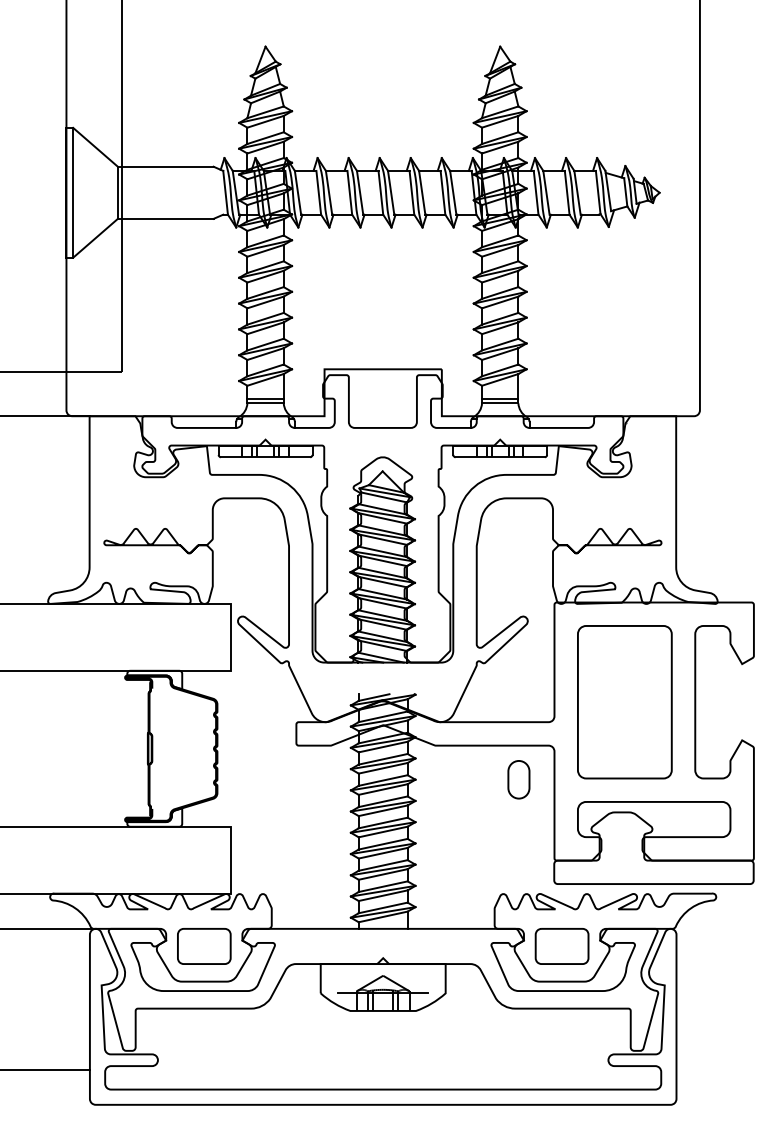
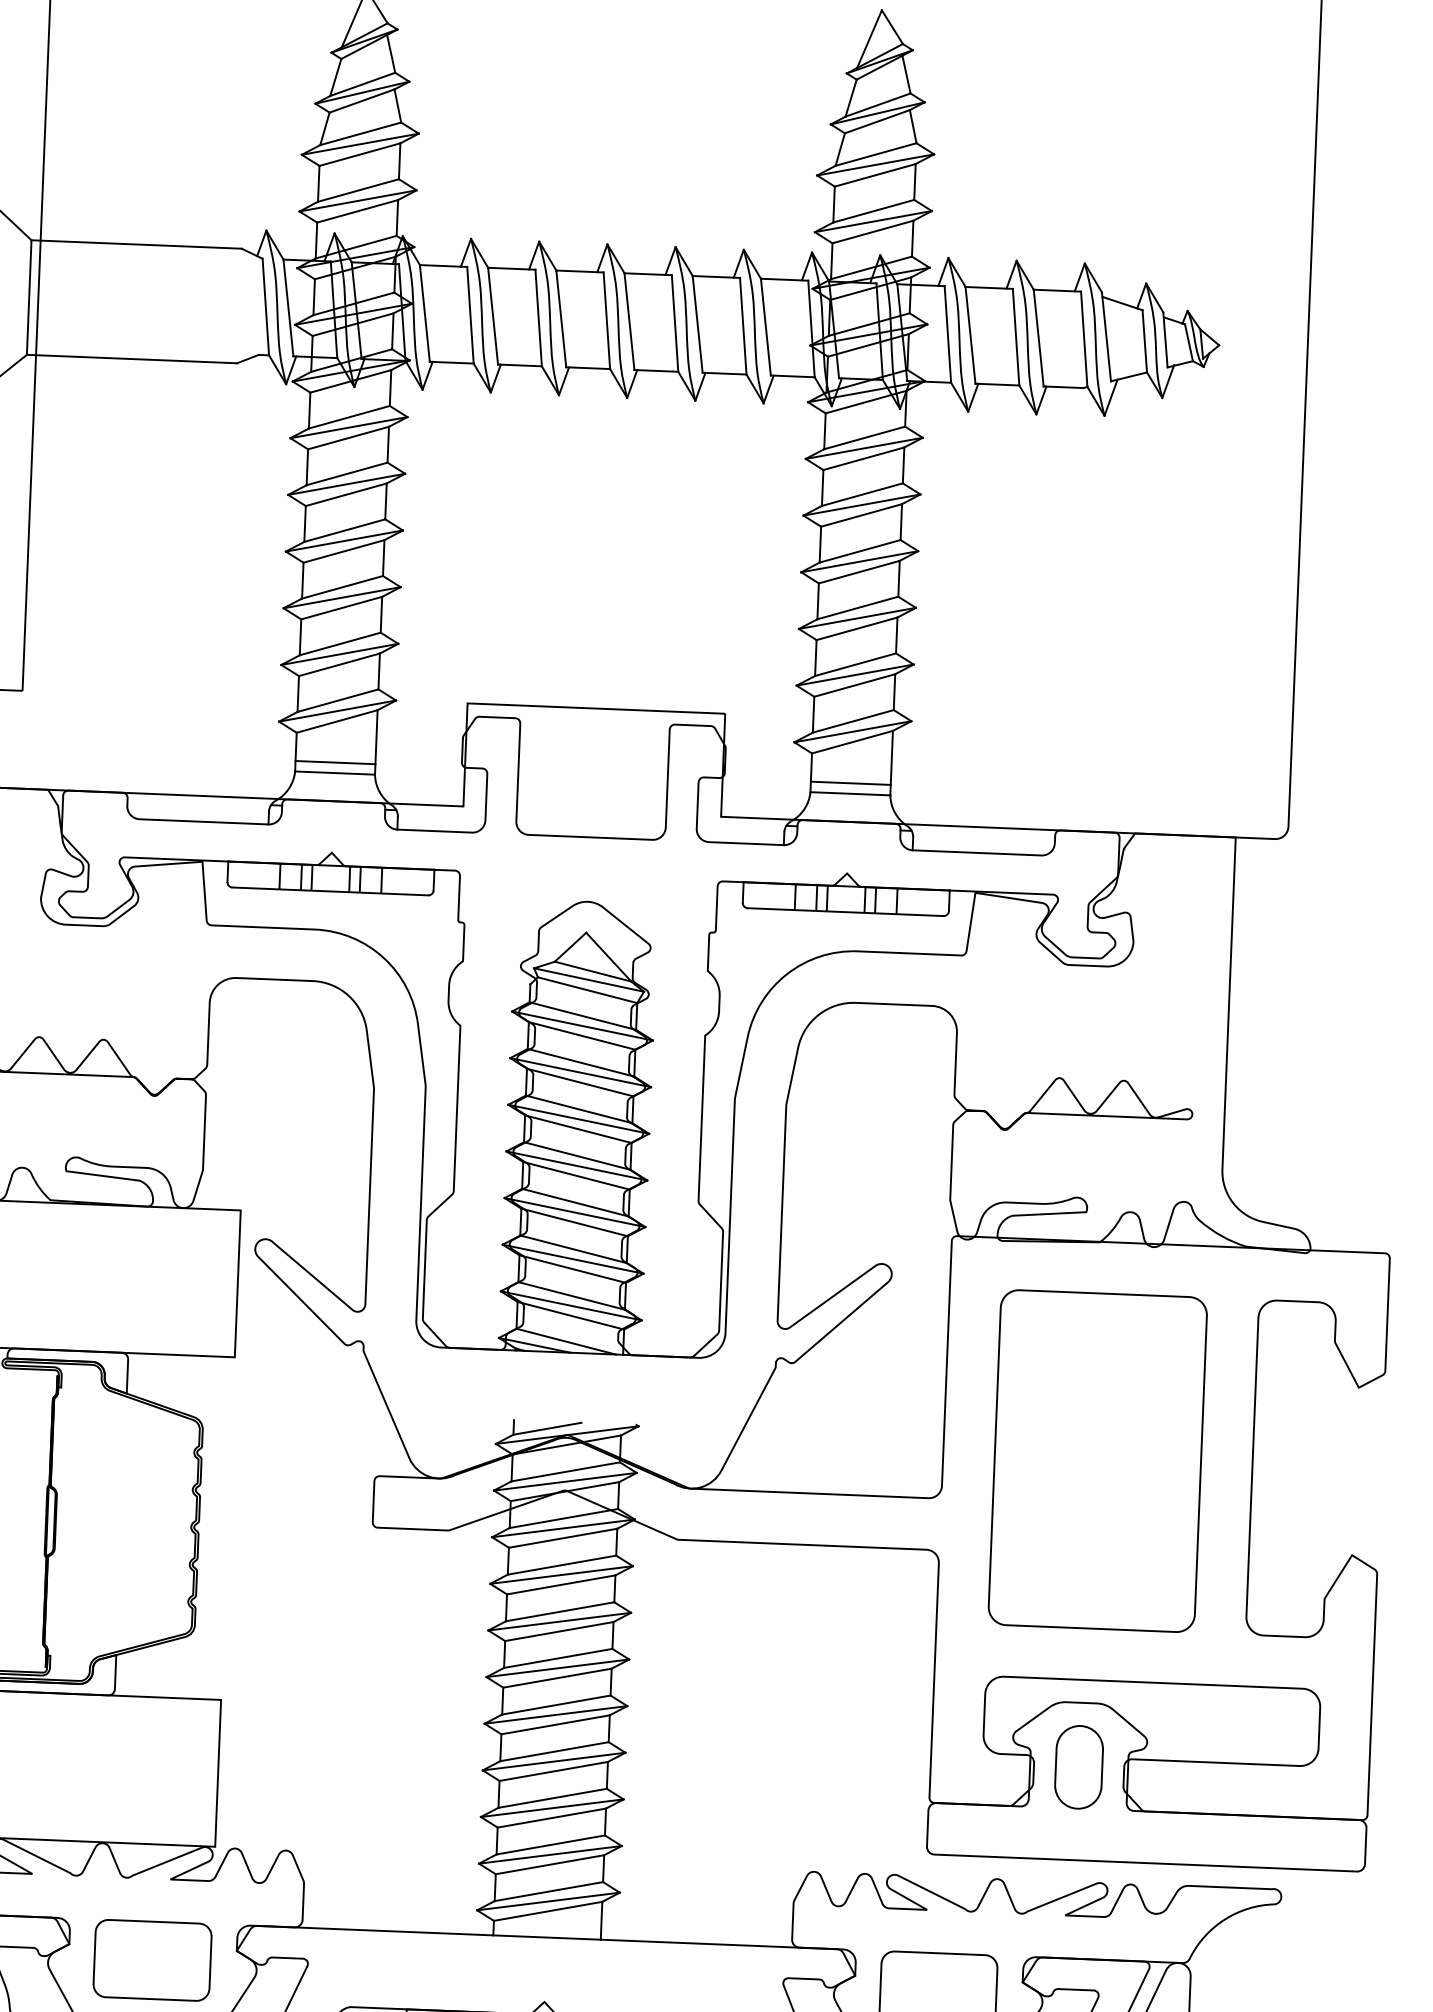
part: (518, 779) -> (1078, 1766), moved

